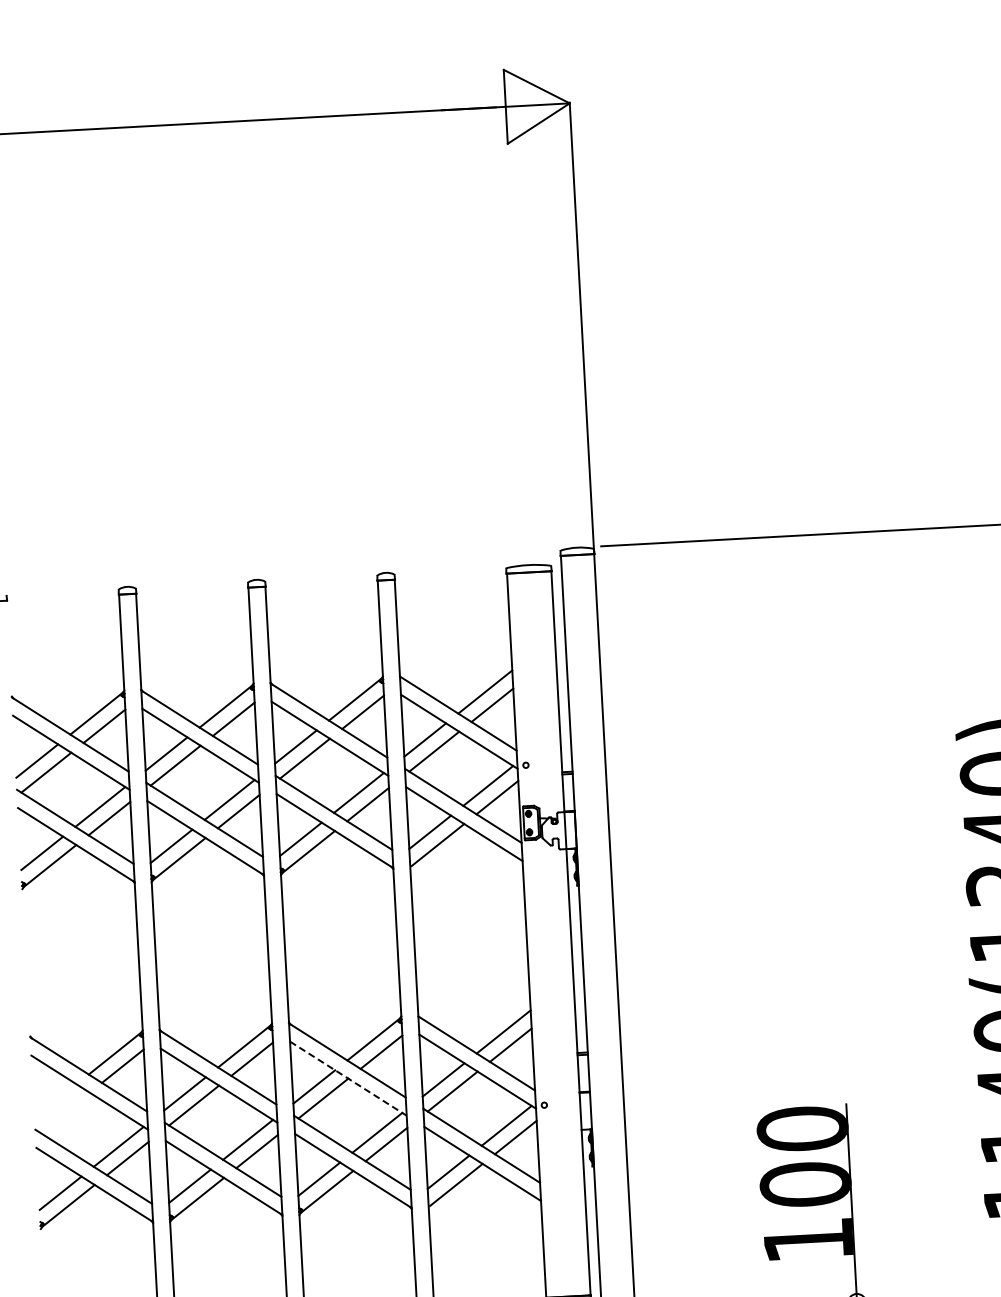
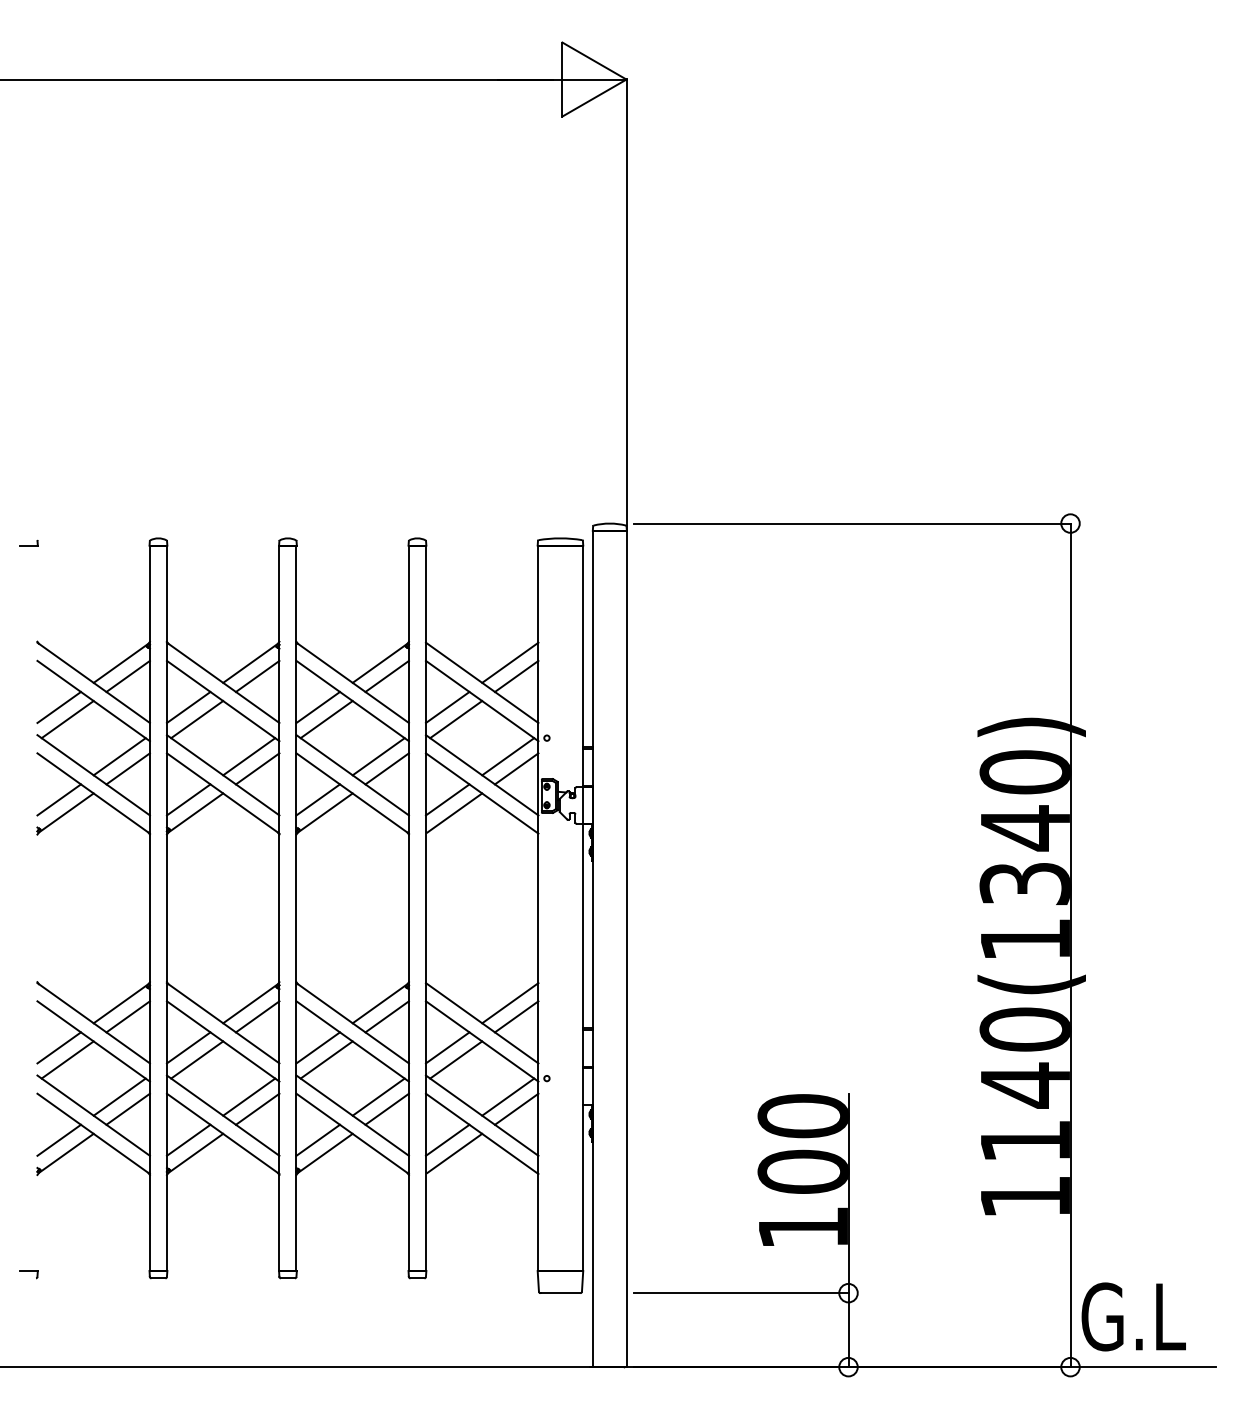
line: (349, 1078) -> (353, 1041), dashed -> solid
line: (54, 1100) -> (58, 1047), added
line: (64, 1112) -> (67, 1059), added

